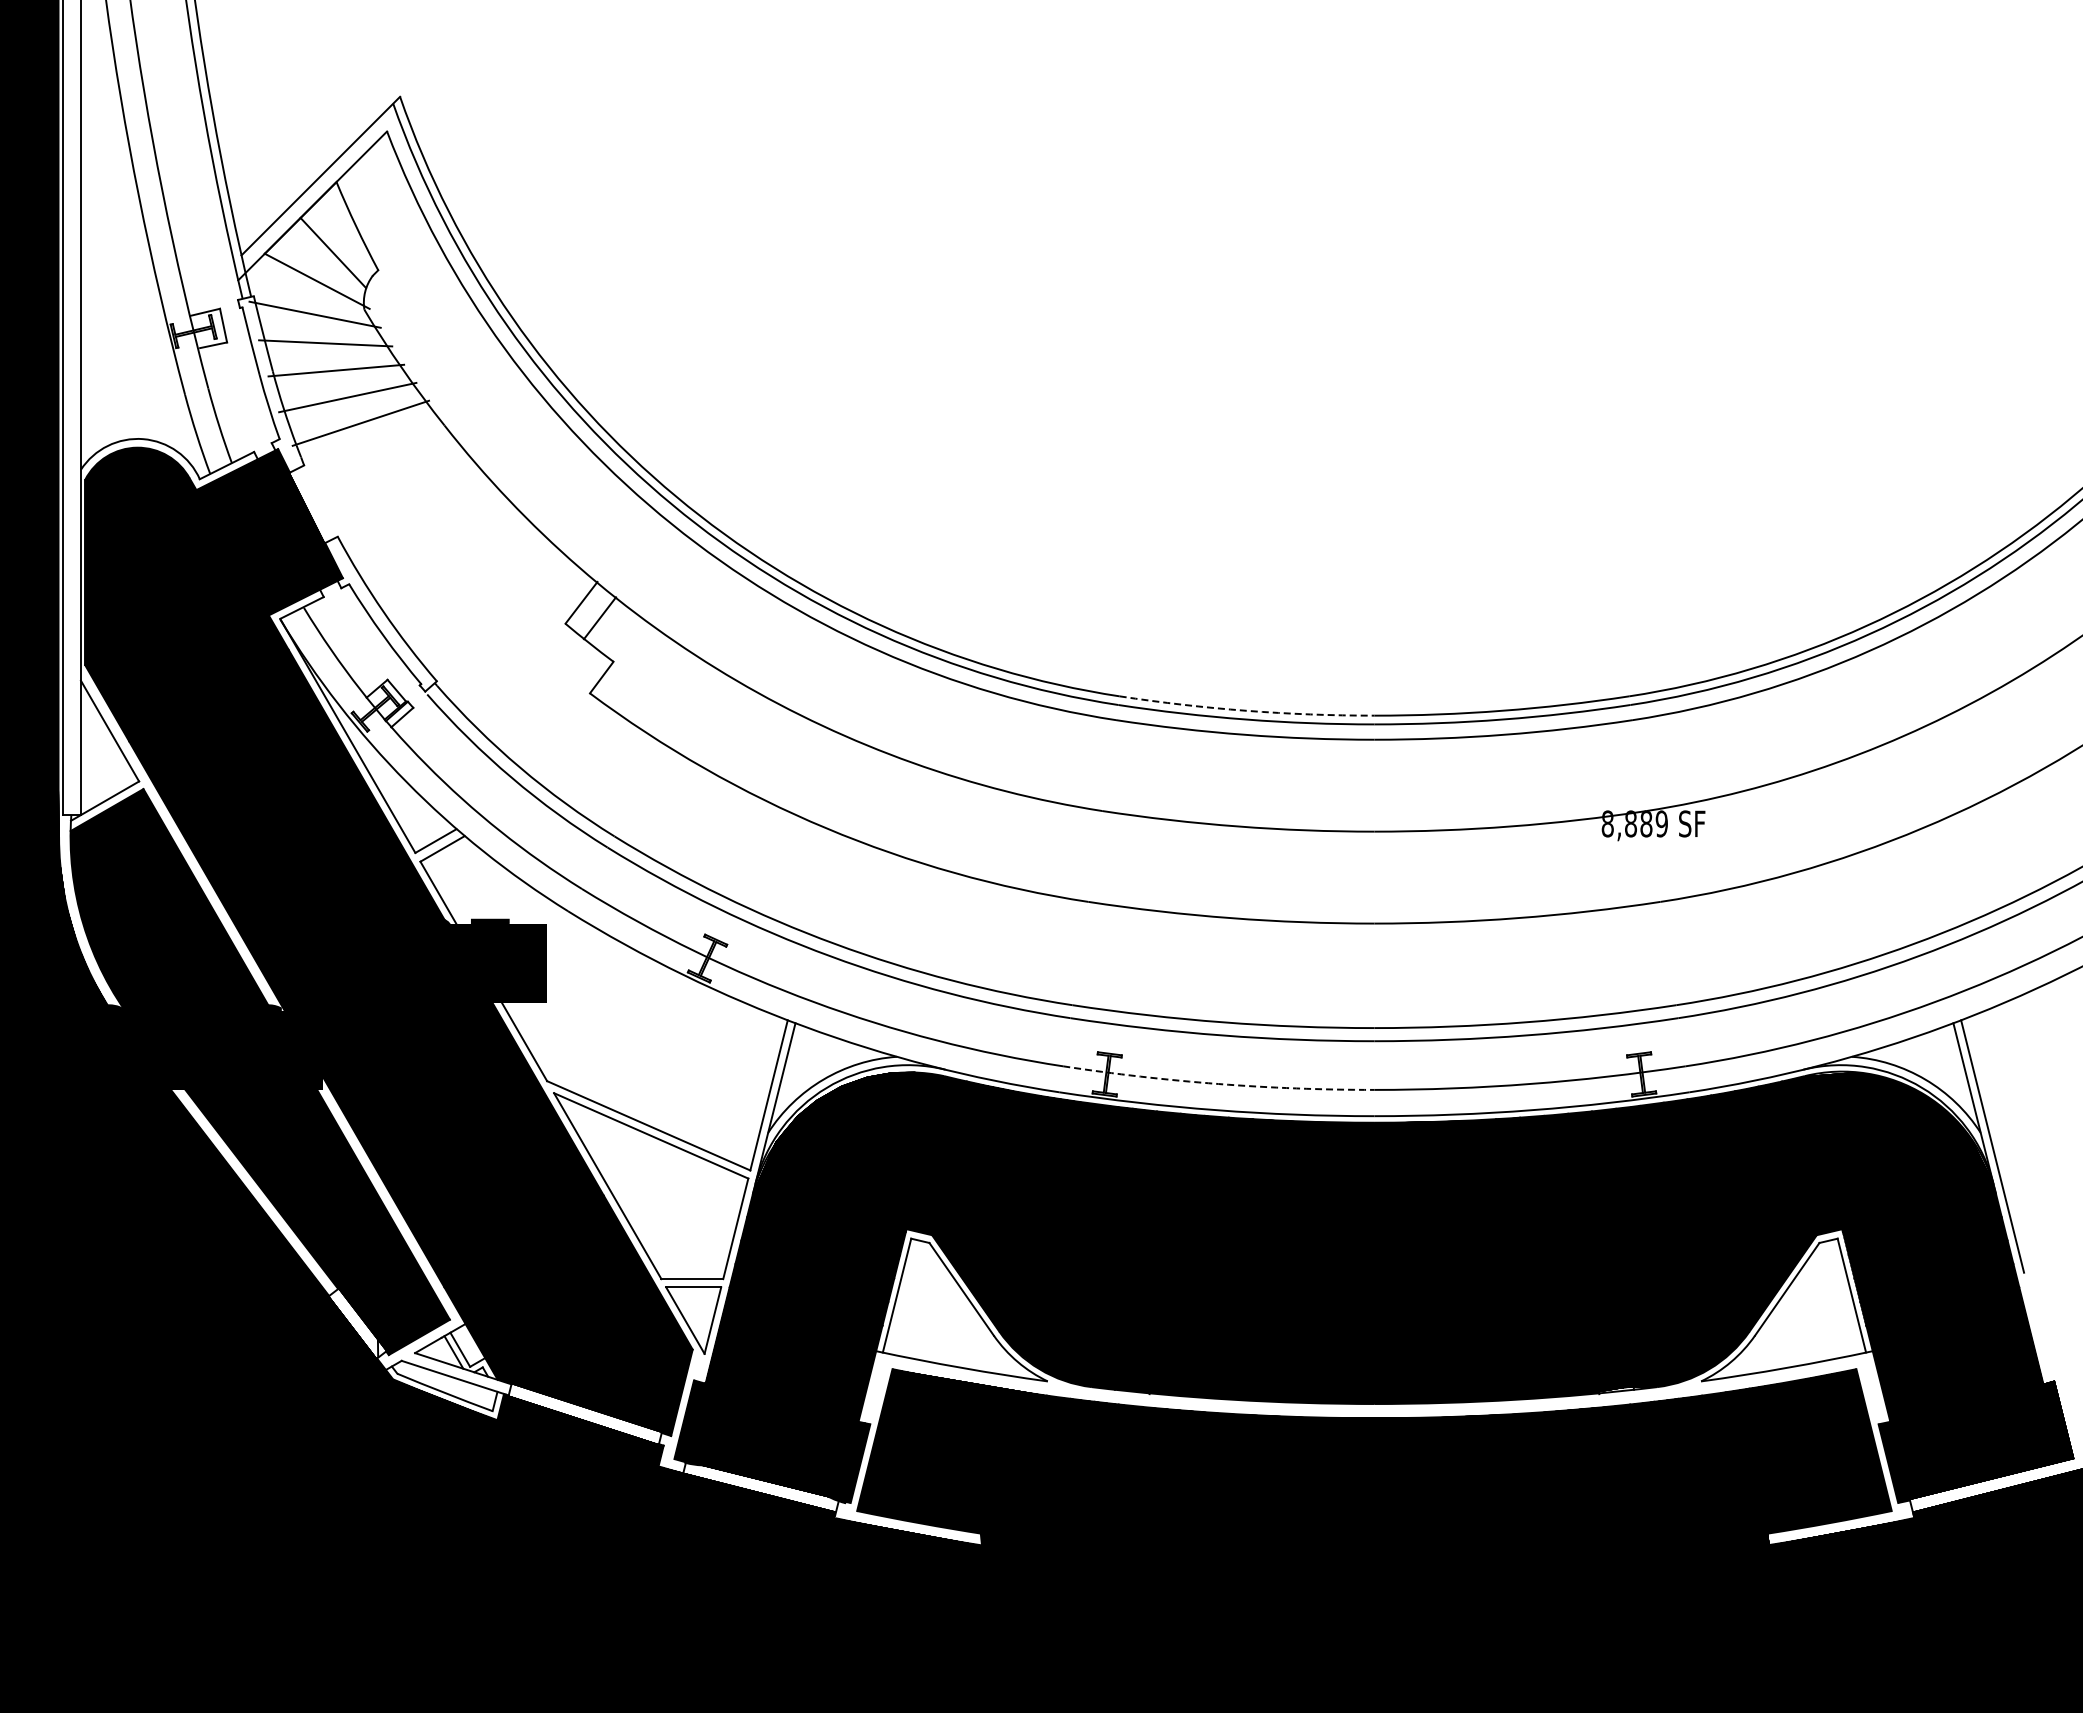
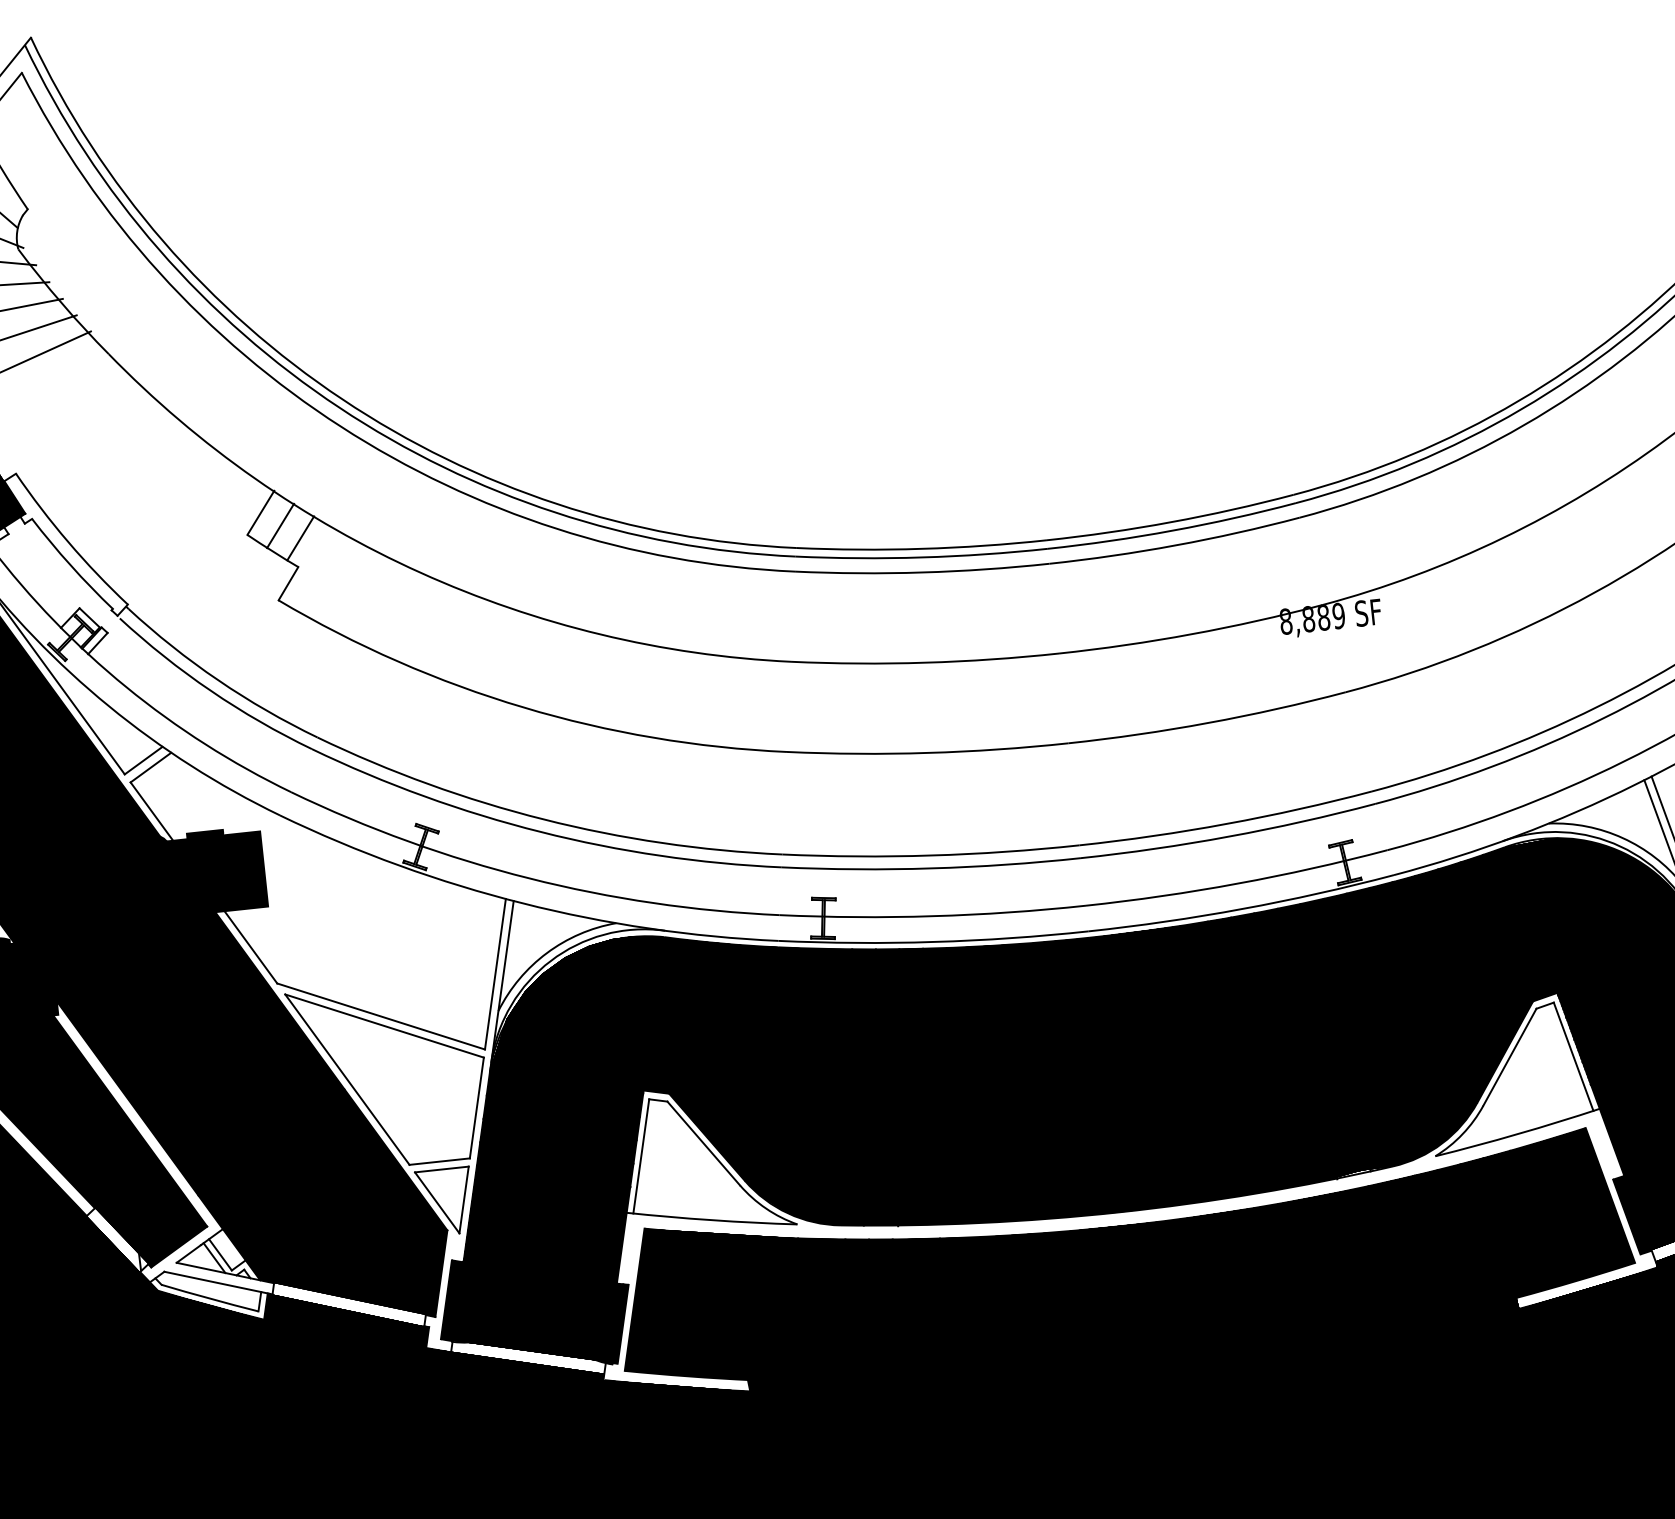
line: (619, 632) -> (301, 537), added
arc: (1246, 710) -> (921, 548), dashed -> solid
arc: (1218, 1084) -> (933, 916), dashed -> solid

